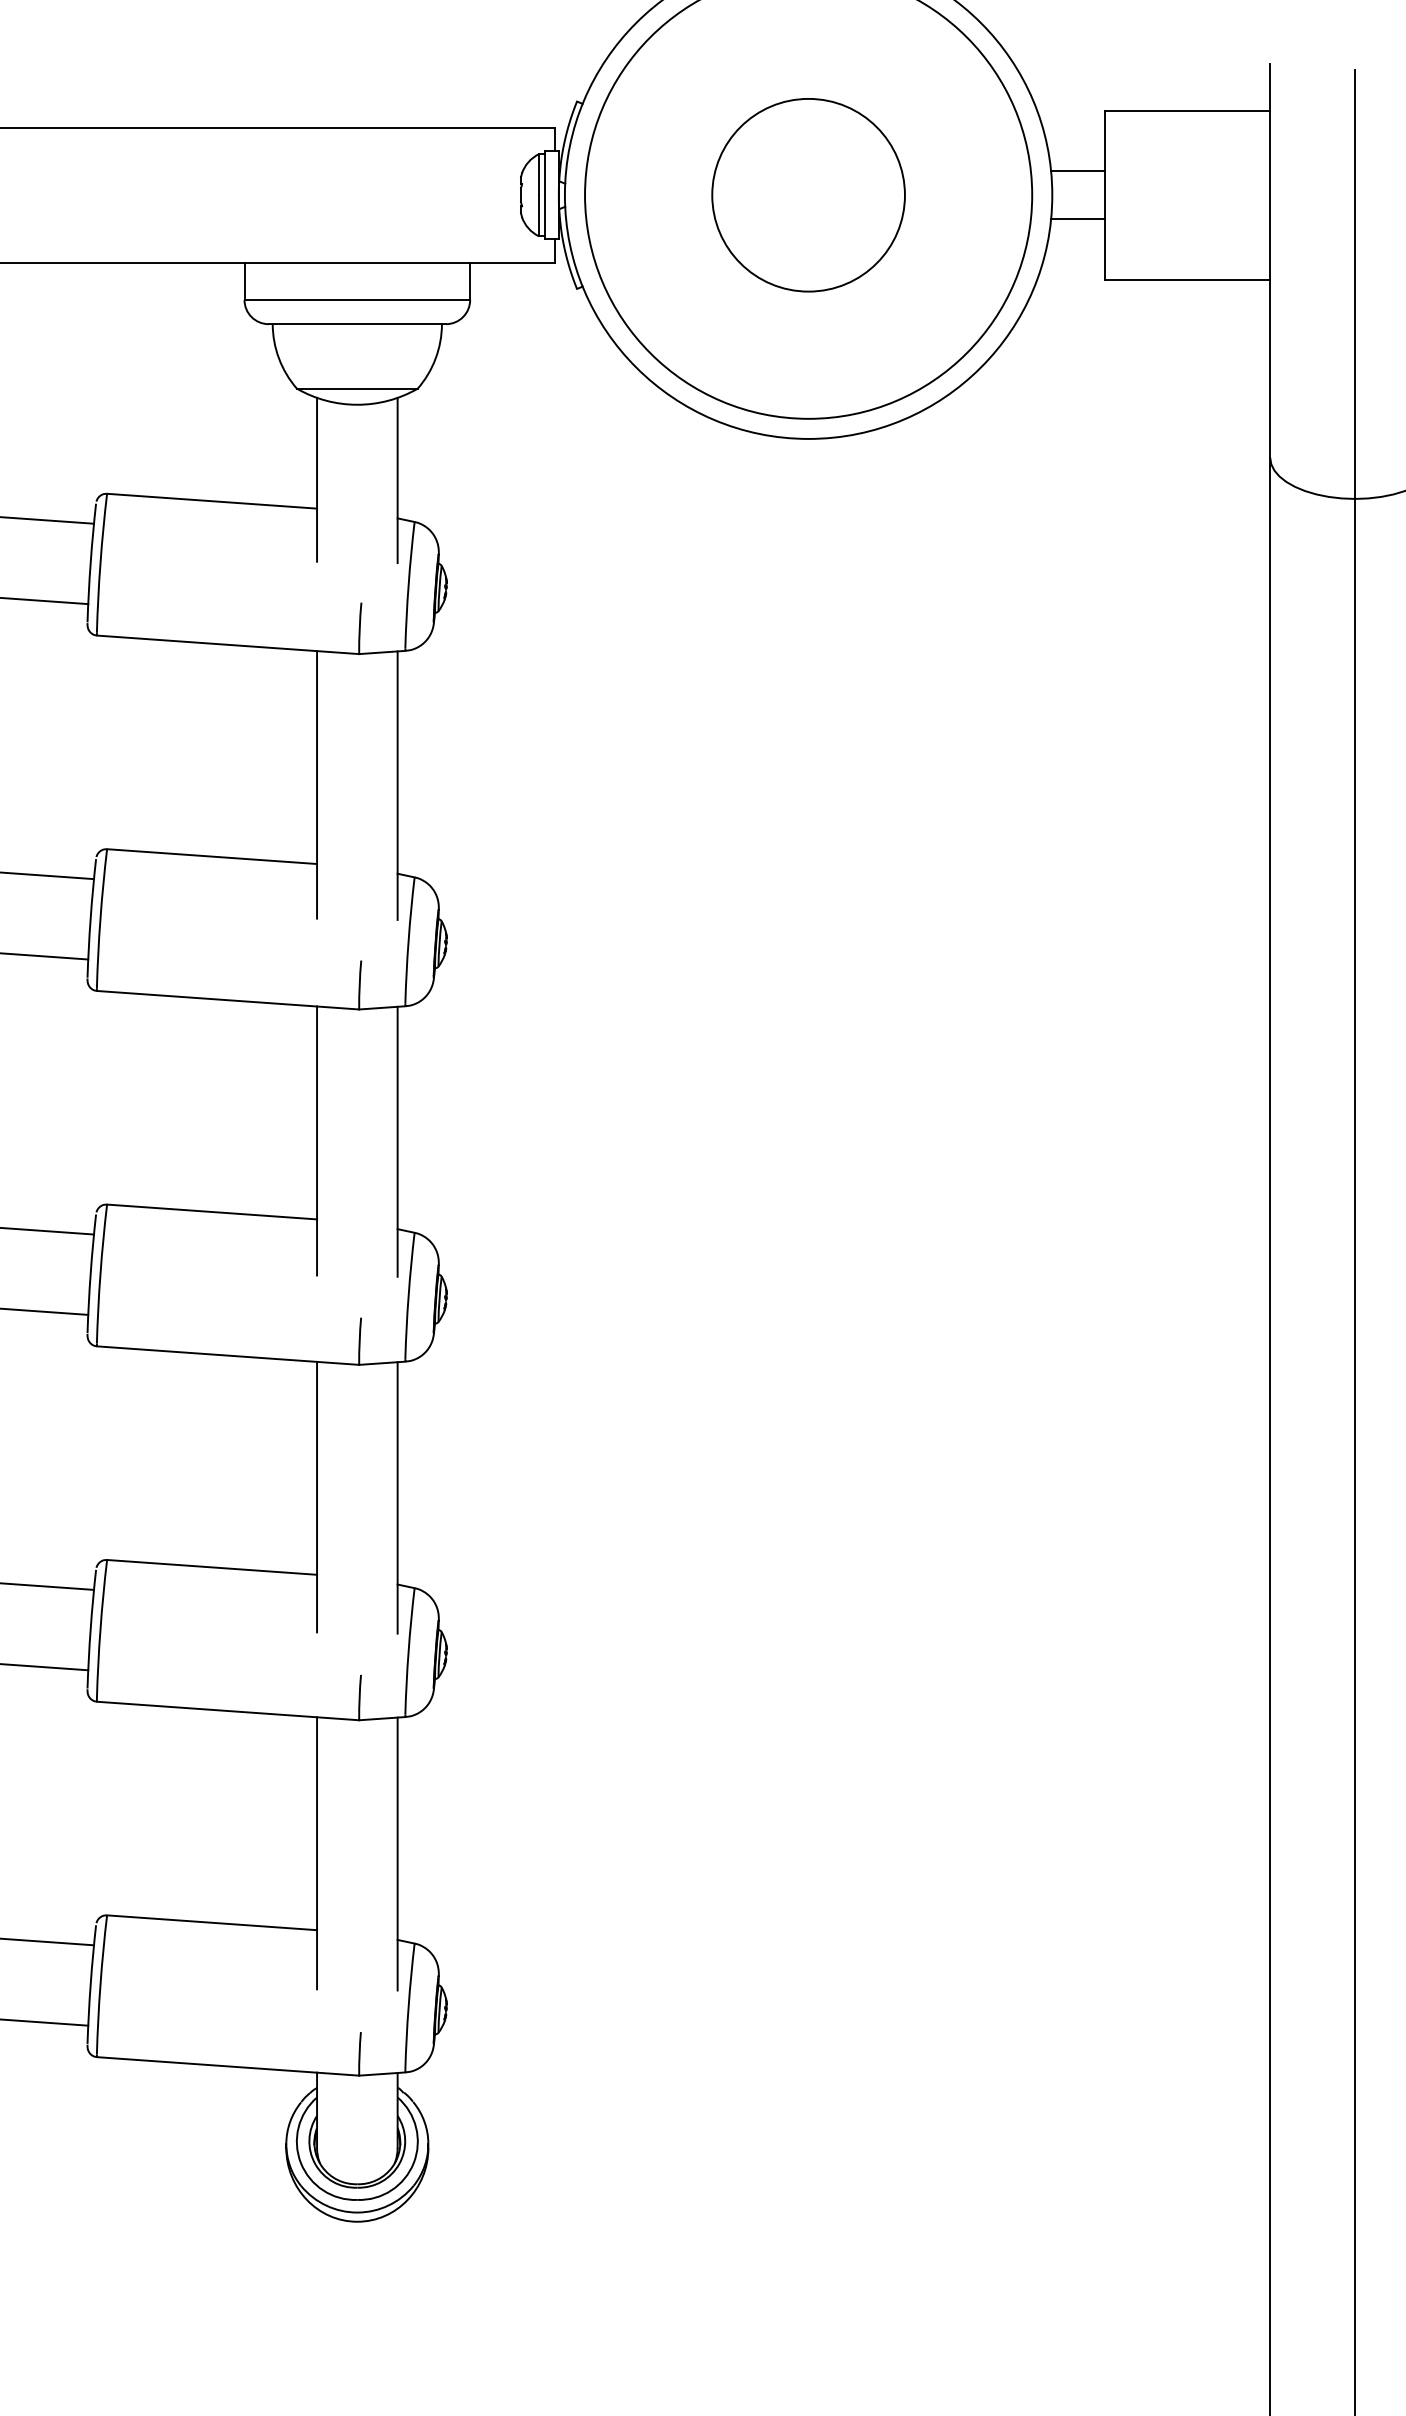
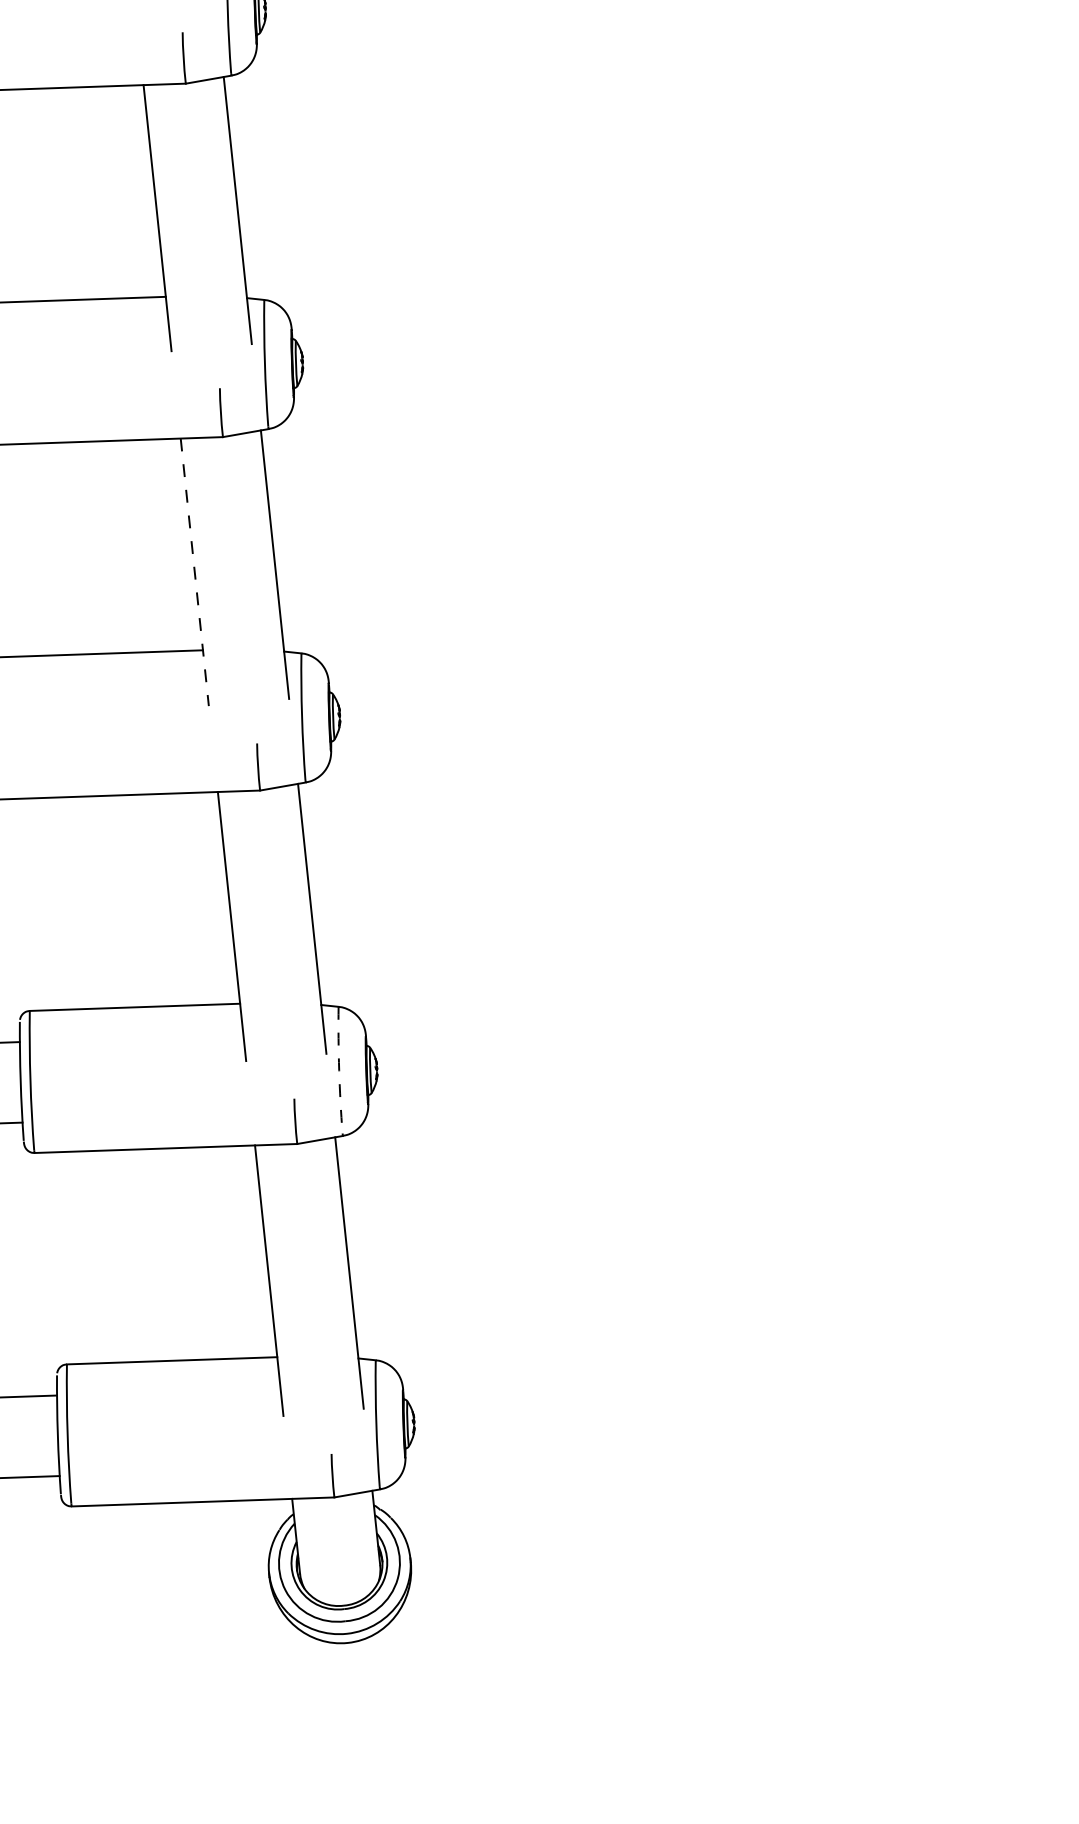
line: (317, 1141) -> (195, 572), solid -> dashed
arc: (408, 1651) -> (339, 1070), solid -> dashed

